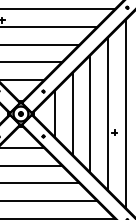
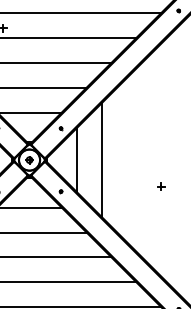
line: (90, 113) -> (127, 159), removed
line: (108, 113) -> (152, 159), removed
line: (125, 113) -> (176, 159), removed

